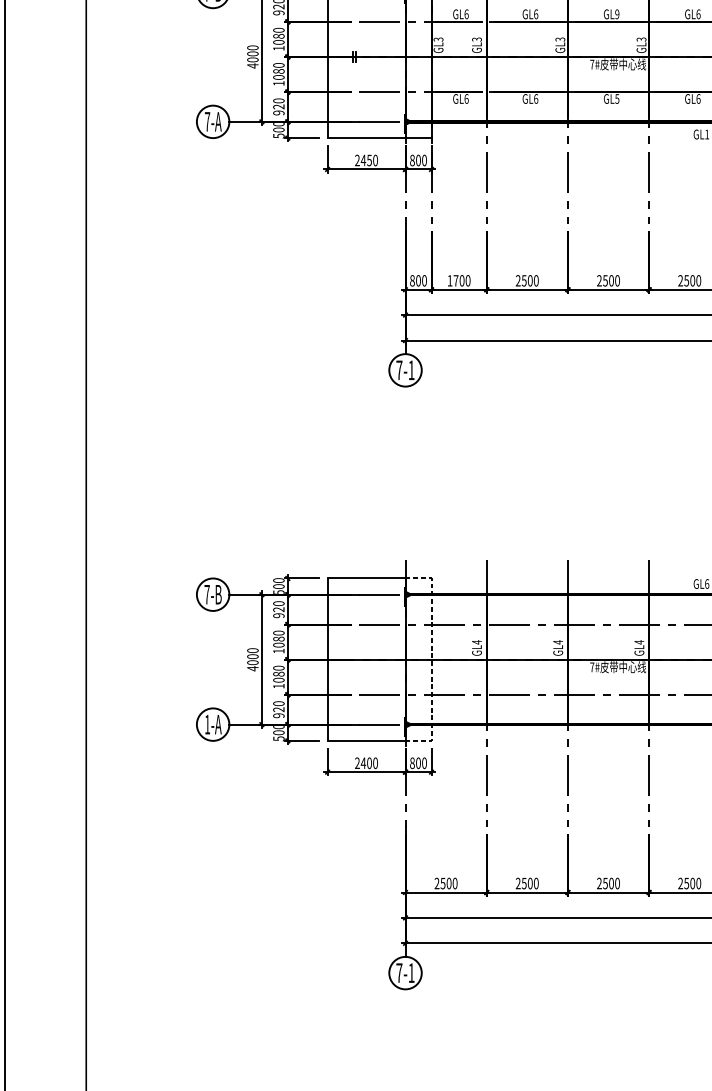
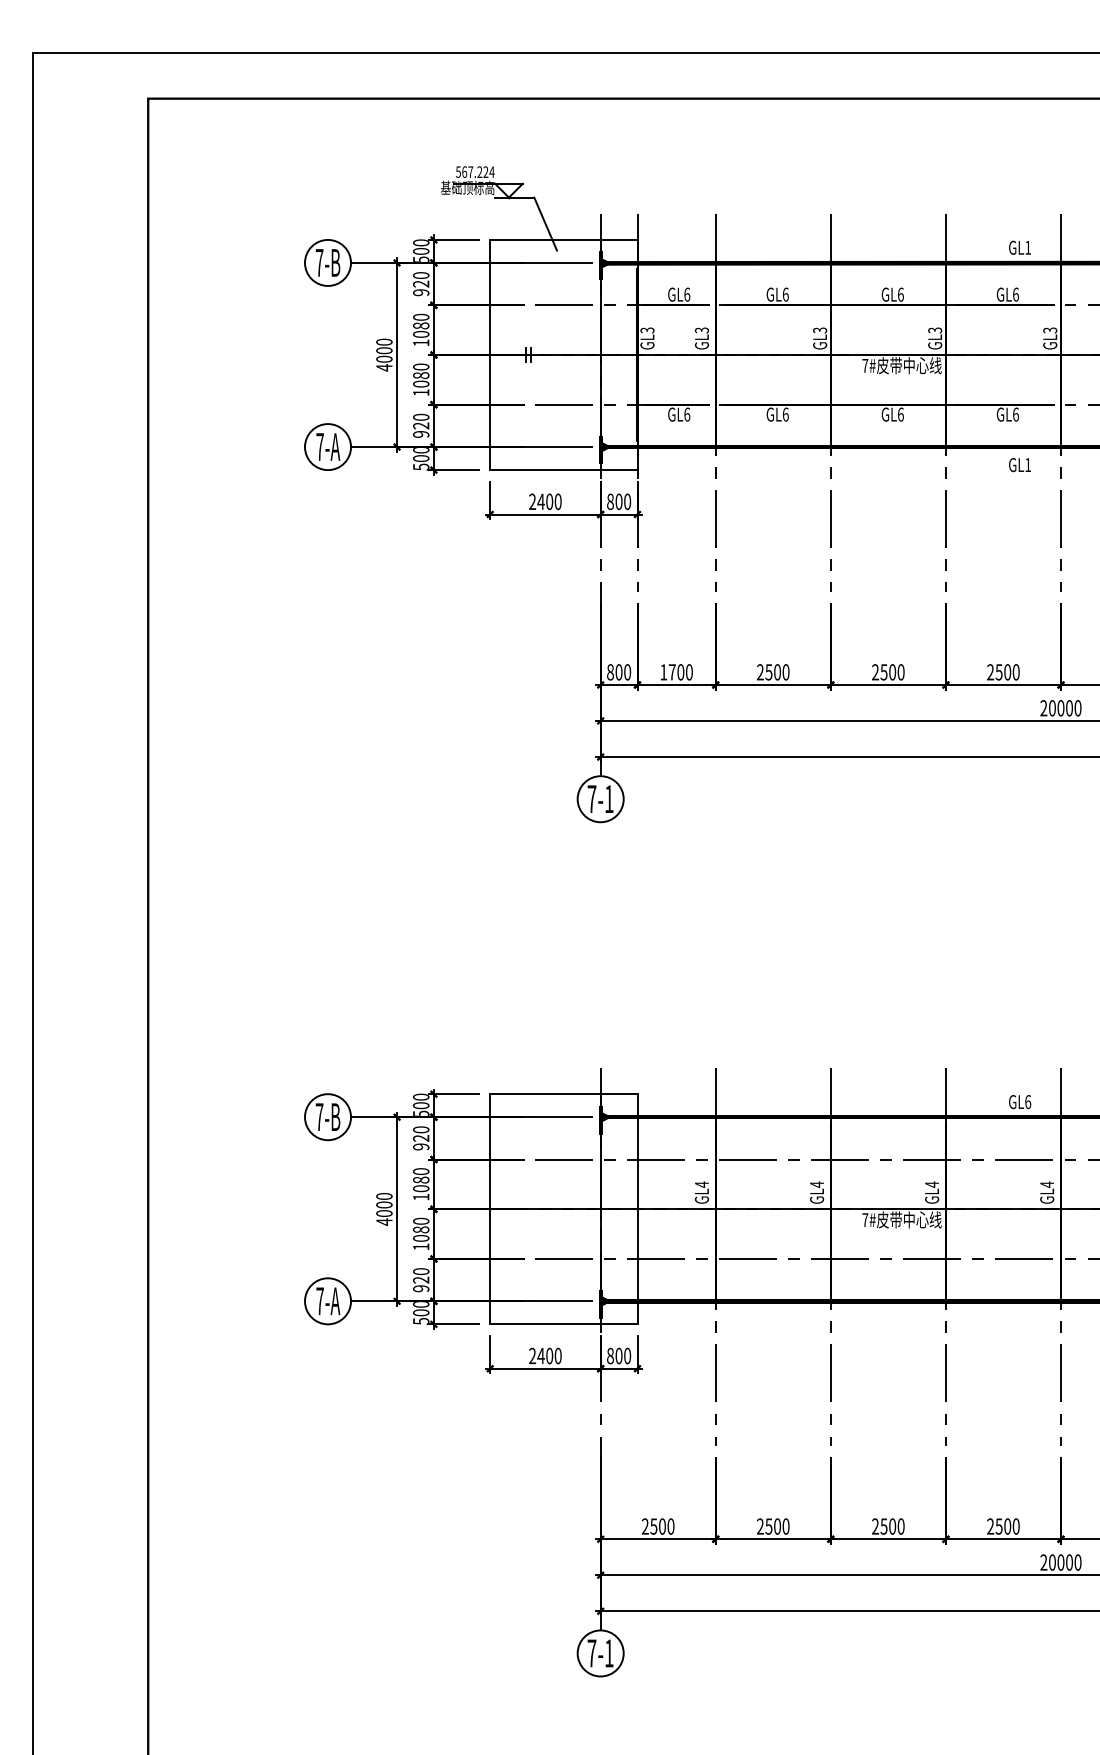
text: (617, 14) -> (900, 294), GL9 -> GL6
text: (617, 98) -> (900, 414), GL5 -> GL6
text: (369, 160) -> (549, 501), 2450 -> 2400
line: (431, 659) -> (637, 1209), dashed -> solid
text: (207, 724) -> (319, 1301), 1-A -> 7-A

